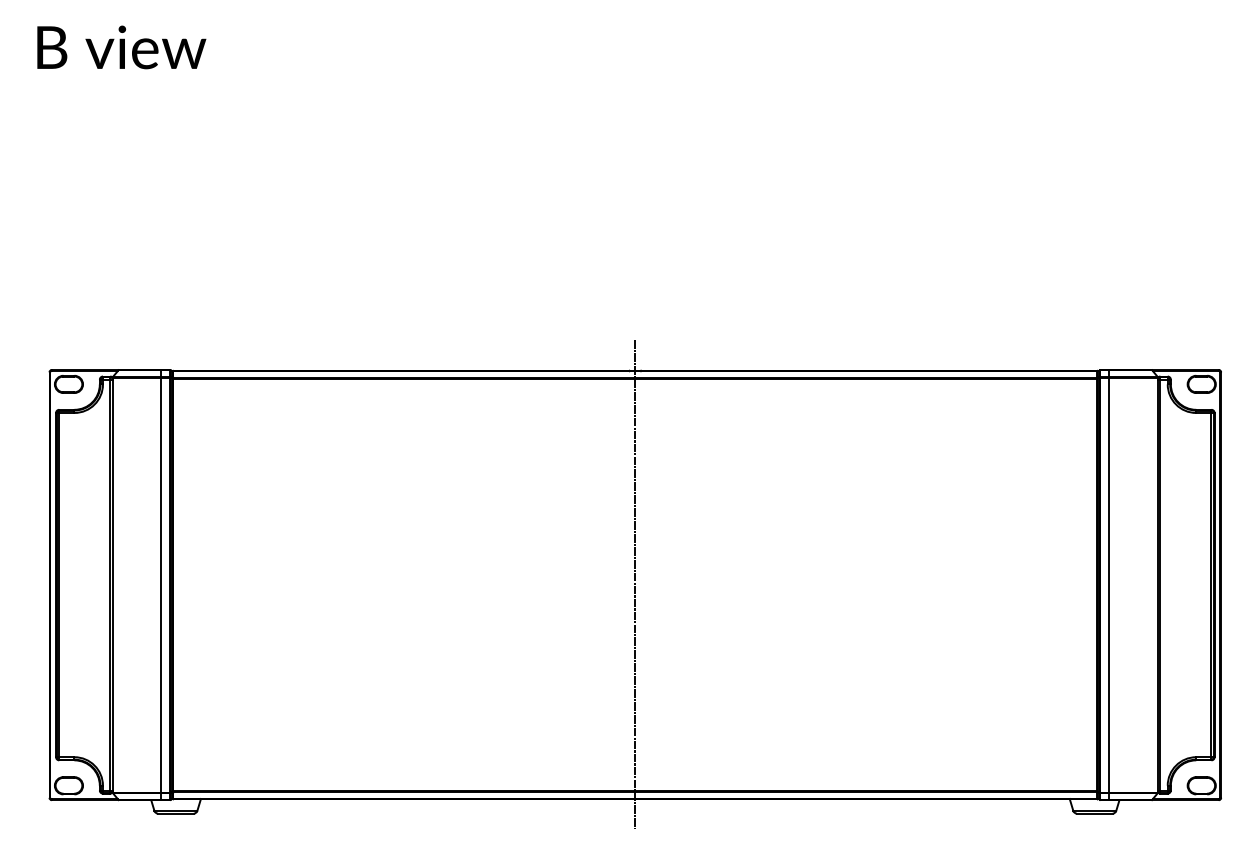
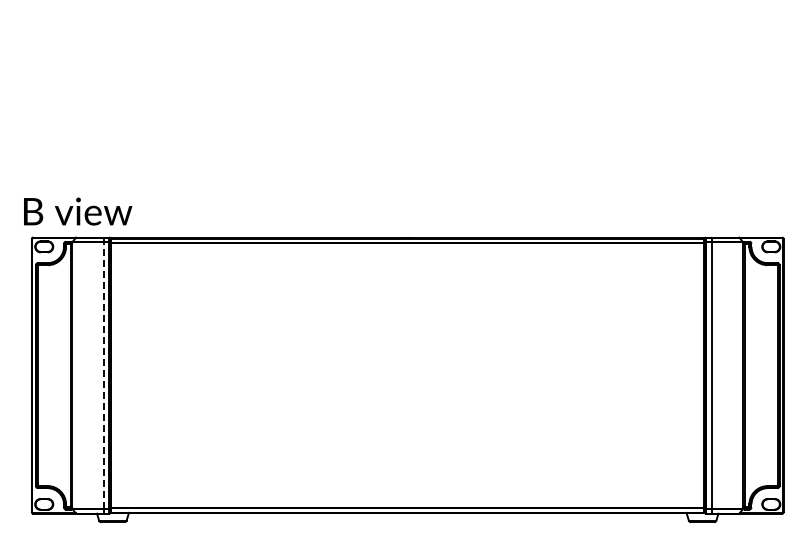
text: (122, 47) -> (78, 211), moved
line: (161, 584) -> (103, 375), solid -> dashed
line: (634, 584) -> (407, 375), removed

